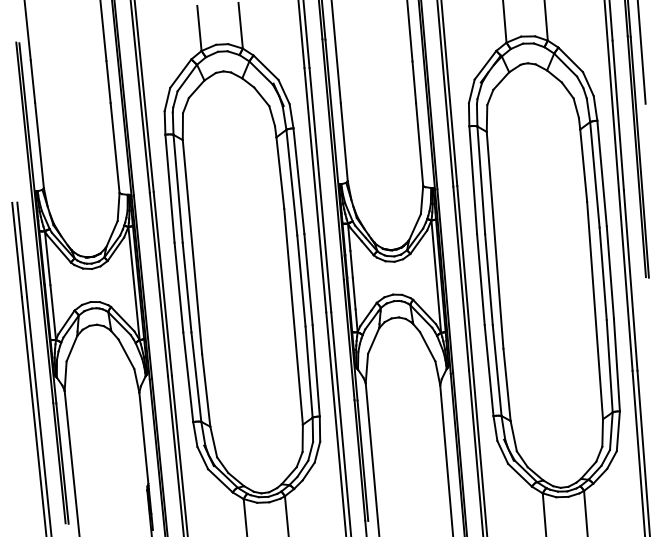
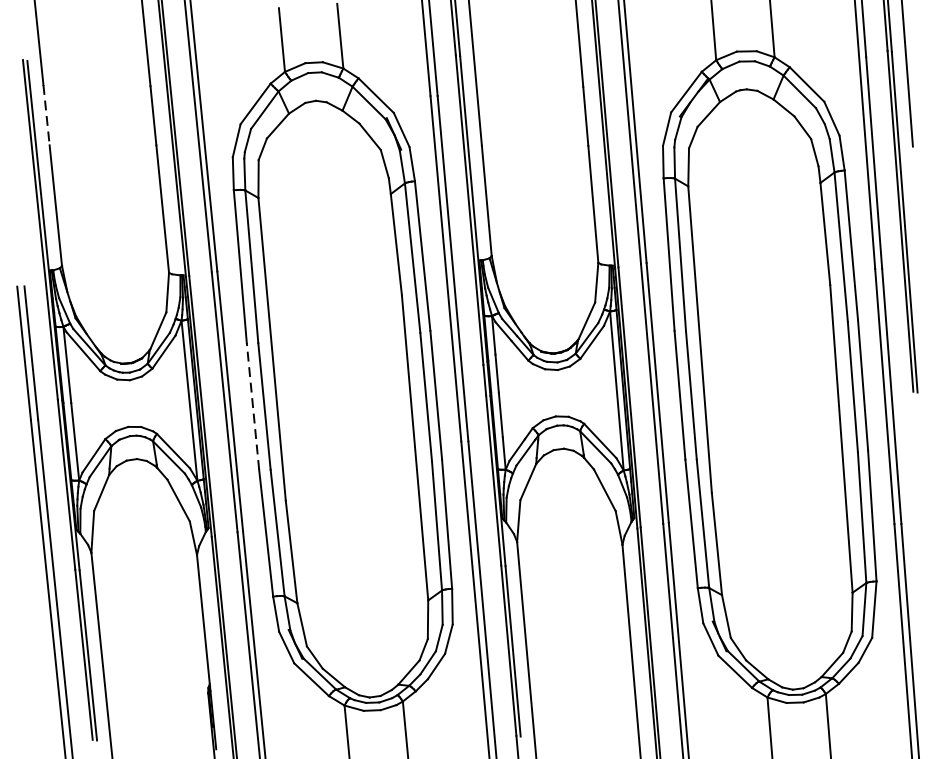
line: (33, 82) -> (47, 116), solid -> dashed
line: (178, 287) -> (252, 406), solid -> dashed

